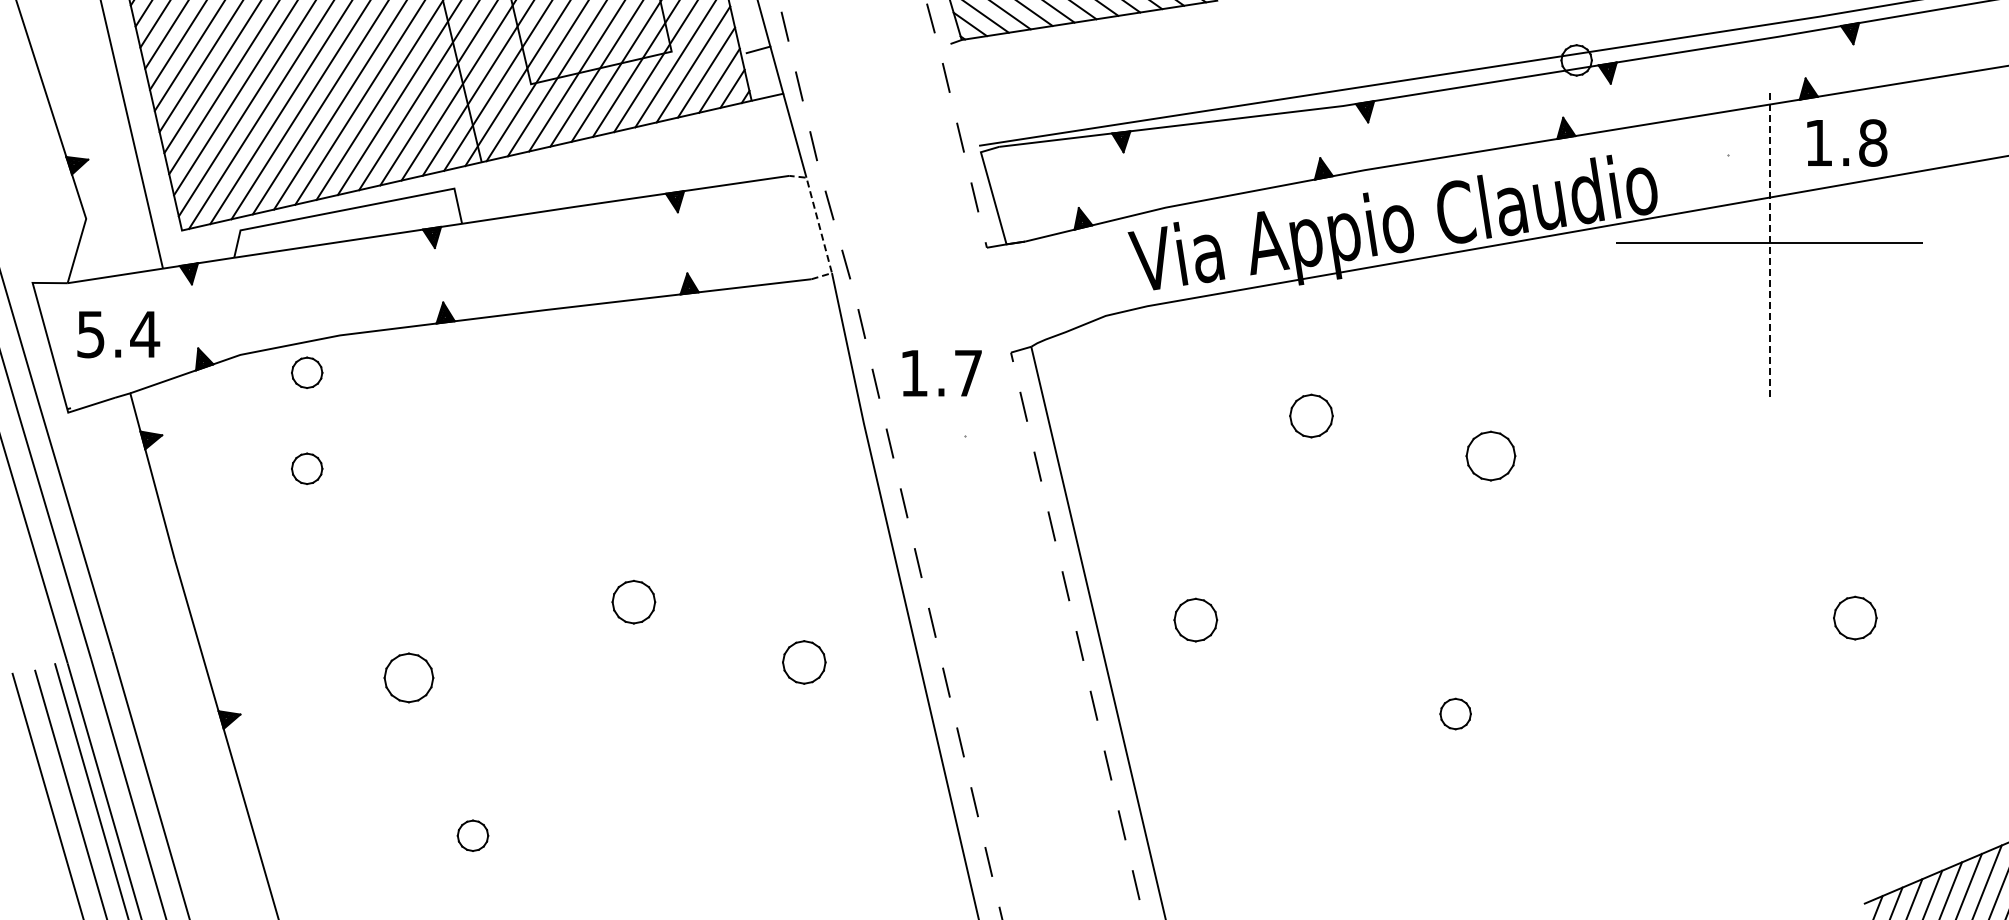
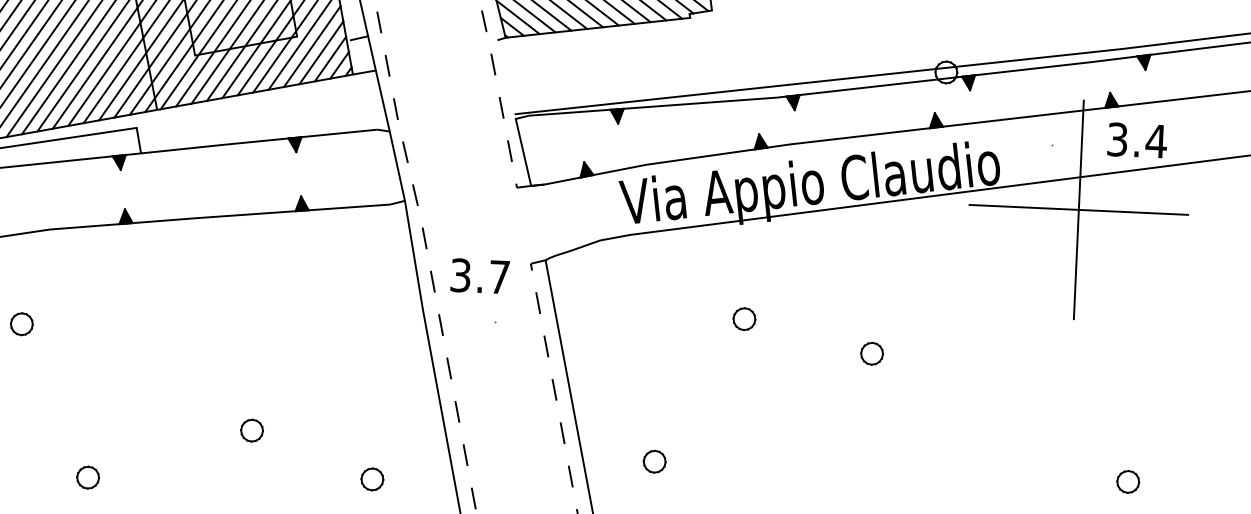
text: (1846, 142) -> (1137, 140), 1.8 -> 3.4
line: (819, 226) -> (397, 166), dashed -> solid
line: (1769, 243) -> (1078, 210), dashed -> solid
part: (307, 372) -> (25, 255), removed
text: (913, 373) -> (460, 275), 1.7 -> 3.7
part: (1311, 416) -> (744, 319), size x0.71
part: (1491, 456) -> (872, 353), size x0.62
part: (633, 602) -> (251, 430), size x0.71
part: (1855, 618) -> (1128, 482), size x0.71
part: (1195, 619) -> (654, 461), size x0.71
part: (804, 662) -> (372, 479), size x0.71
part: (408, 677) -> (87, 477), size x0.62

